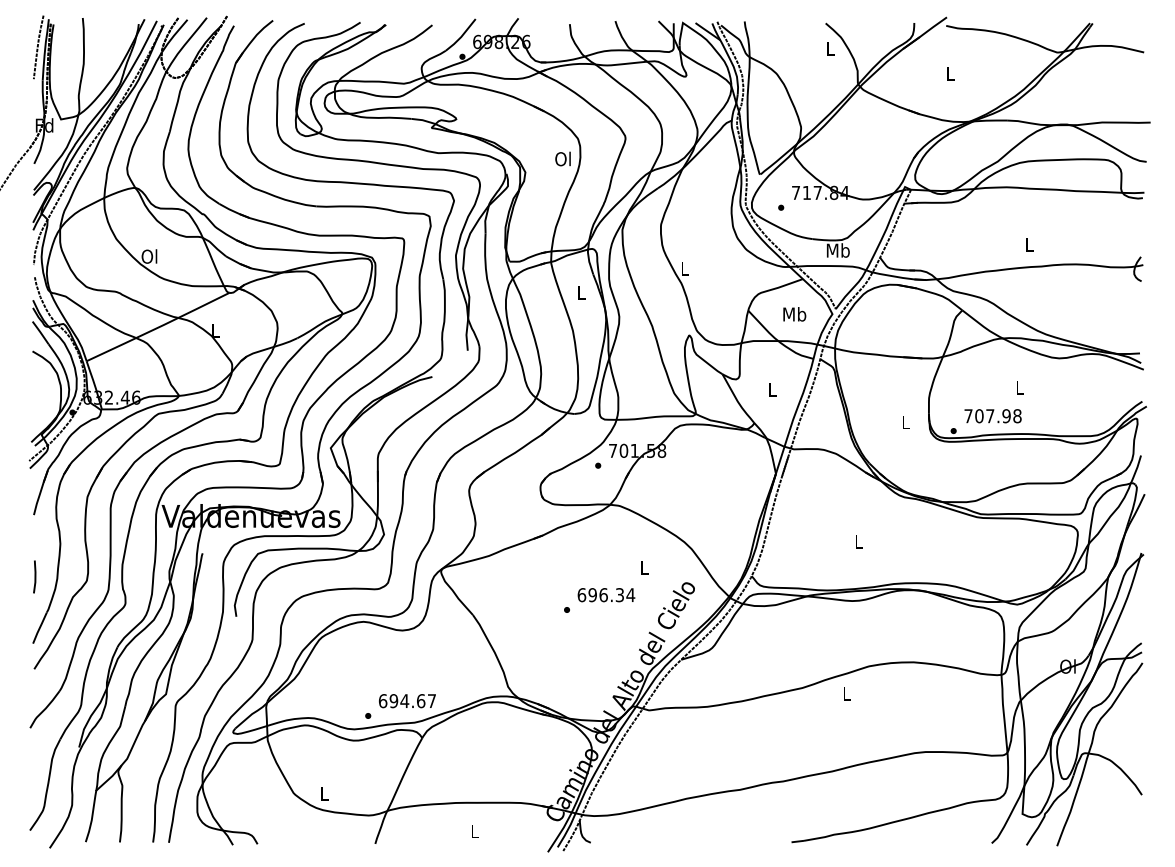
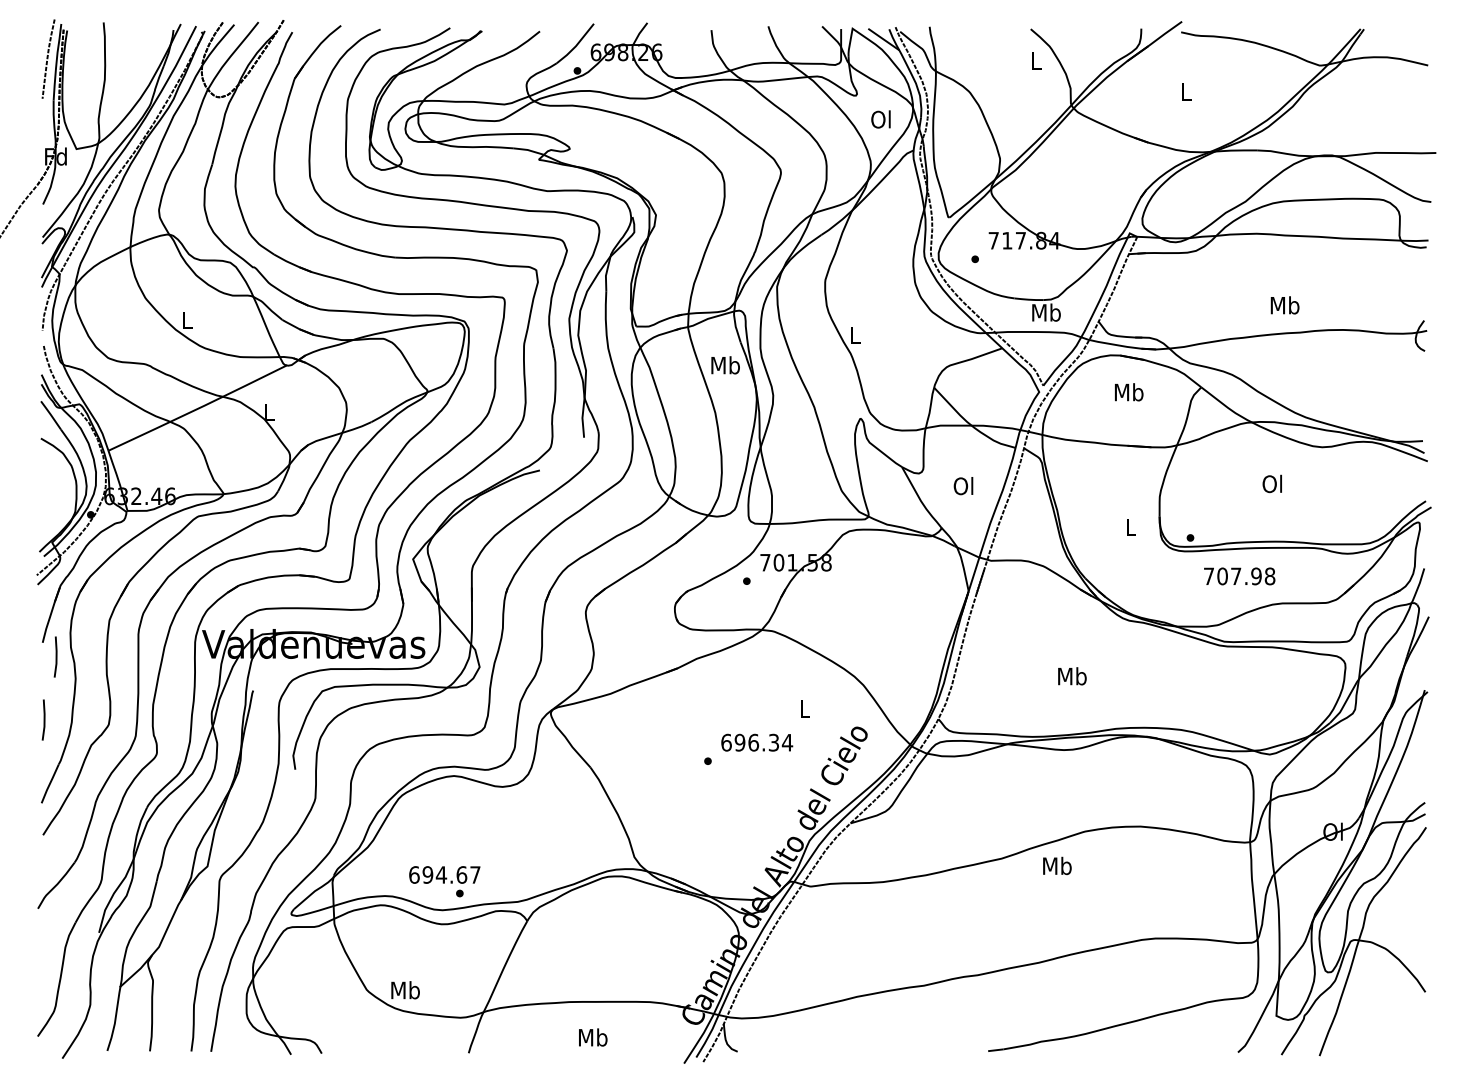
text: (562, 159) -> (880, 119), moved
text: (1029, 244) -> (1284, 305), L -> Mb
text: (149, 256) -> (186, 320), Ol -> L
text: (581, 292) -> (725, 365), L -> Mb
text: (795, 314) -> (1129, 392), moved
text: (1018, 387) -> (1271, 483), L -> Ol
text: (771, 389) -> (963, 486), L -> Ol
text: (992, 416) -> (1239, 576), moved
line: (44, 526) -> (55, 656), added
text: (859, 542) -> (1072, 676), L -> Mb
text: (847, 693) -> (1057, 865), L -> Mb
text: (407, 700) -> (444, 874), moved
text: (324, 793) -> (405, 990), L -> Mb
text: (475, 831) -> (593, 1037), L -> Mb

